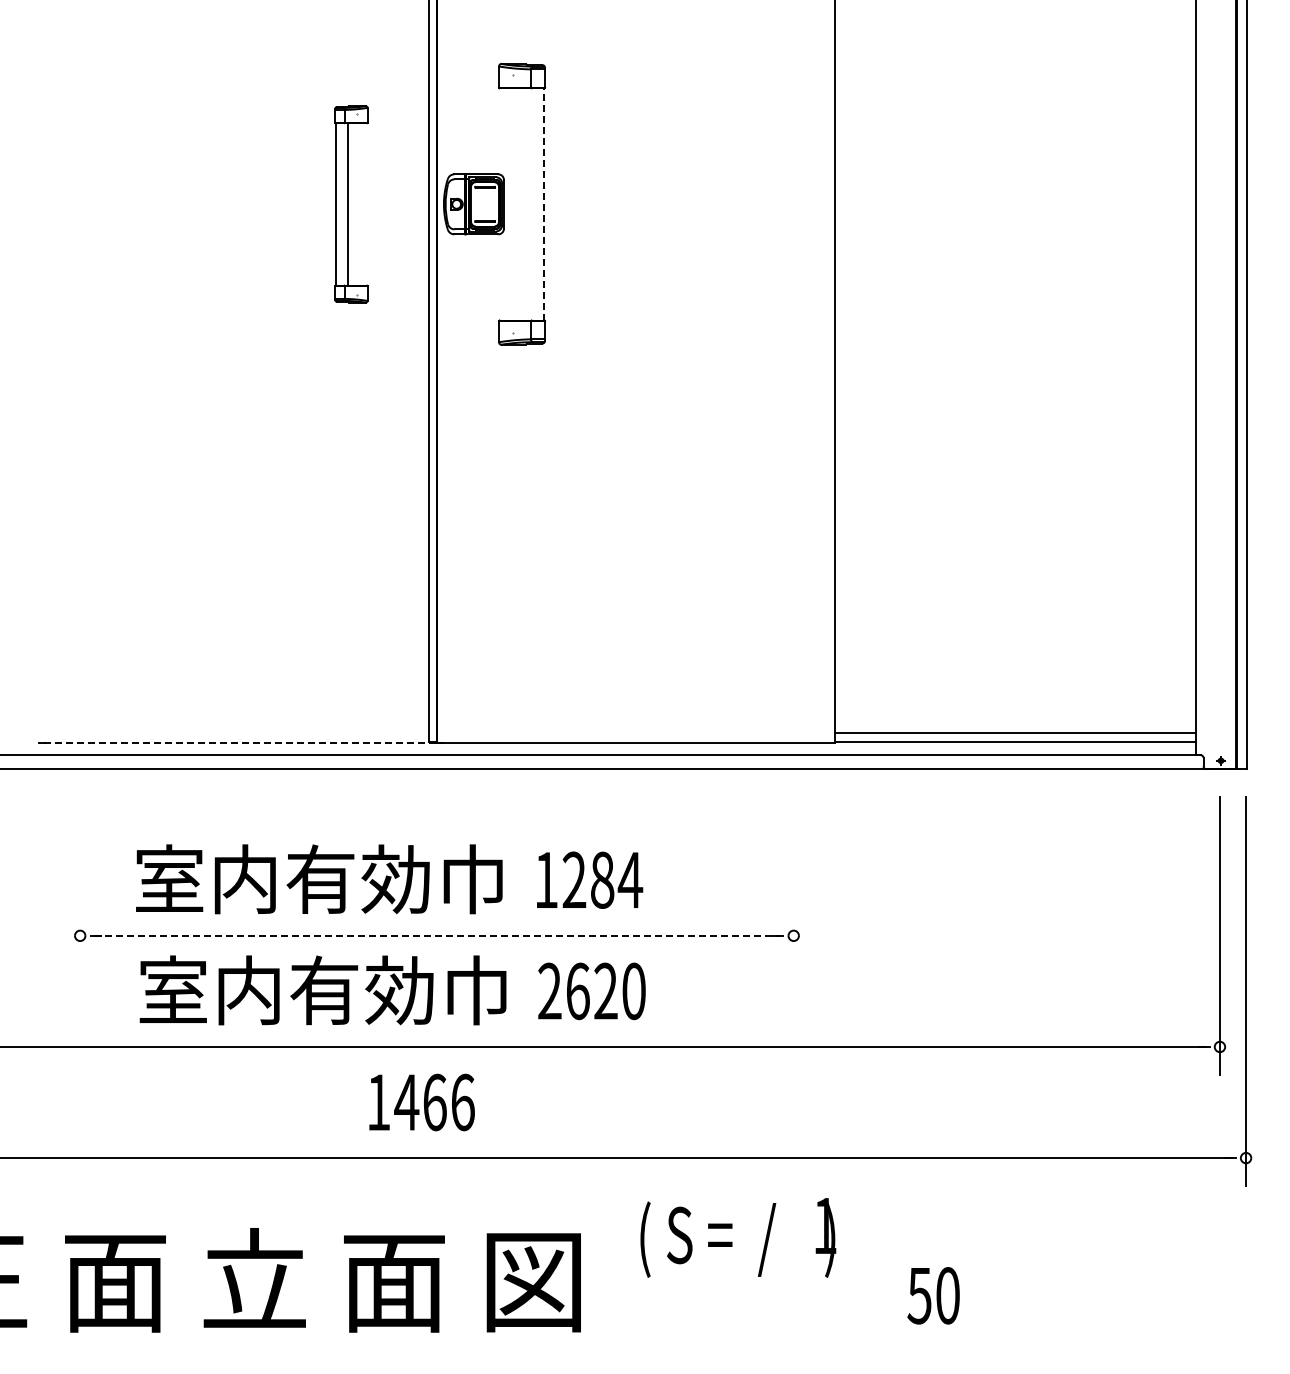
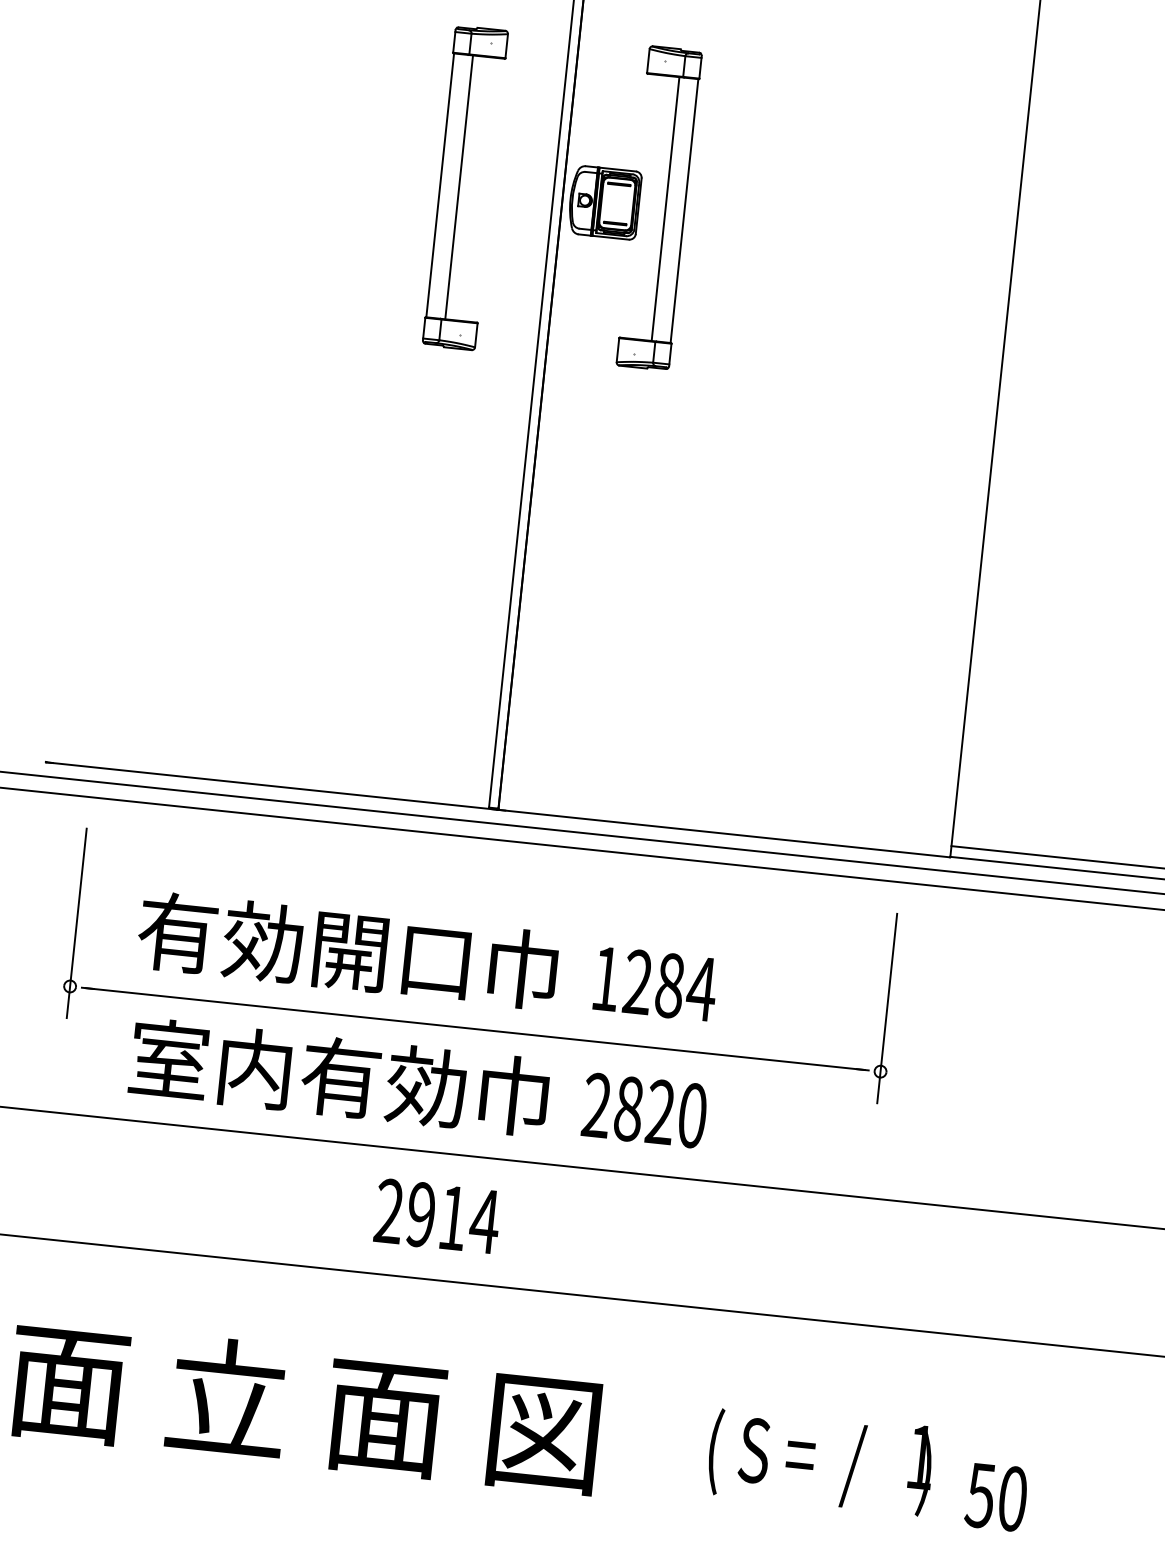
line: (544, 203) -> (684, 210), dashed -> solid
part: (351, 204) -> (465, 188), size x1.43
line: (527, 204) -> (665, 209), added
line: (237, 742) -> (271, 785), dashed -> solid
line: (80, 879) -> (77, 922), added
text: (282, 879) -> (306, 946), 室内有効巾 -> 有効開口巾
line: (793, 879) -> (887, 1007), added
line: (436, 935) -> (474, 1028), dashed -> solid
text: (577, 991) -> (628, 1109), 2620 -> 2820
text: (421, 1102) -> (437, 1216), 1466 -> 2914
text: (738, 1237) -> (821, 1460), moved

